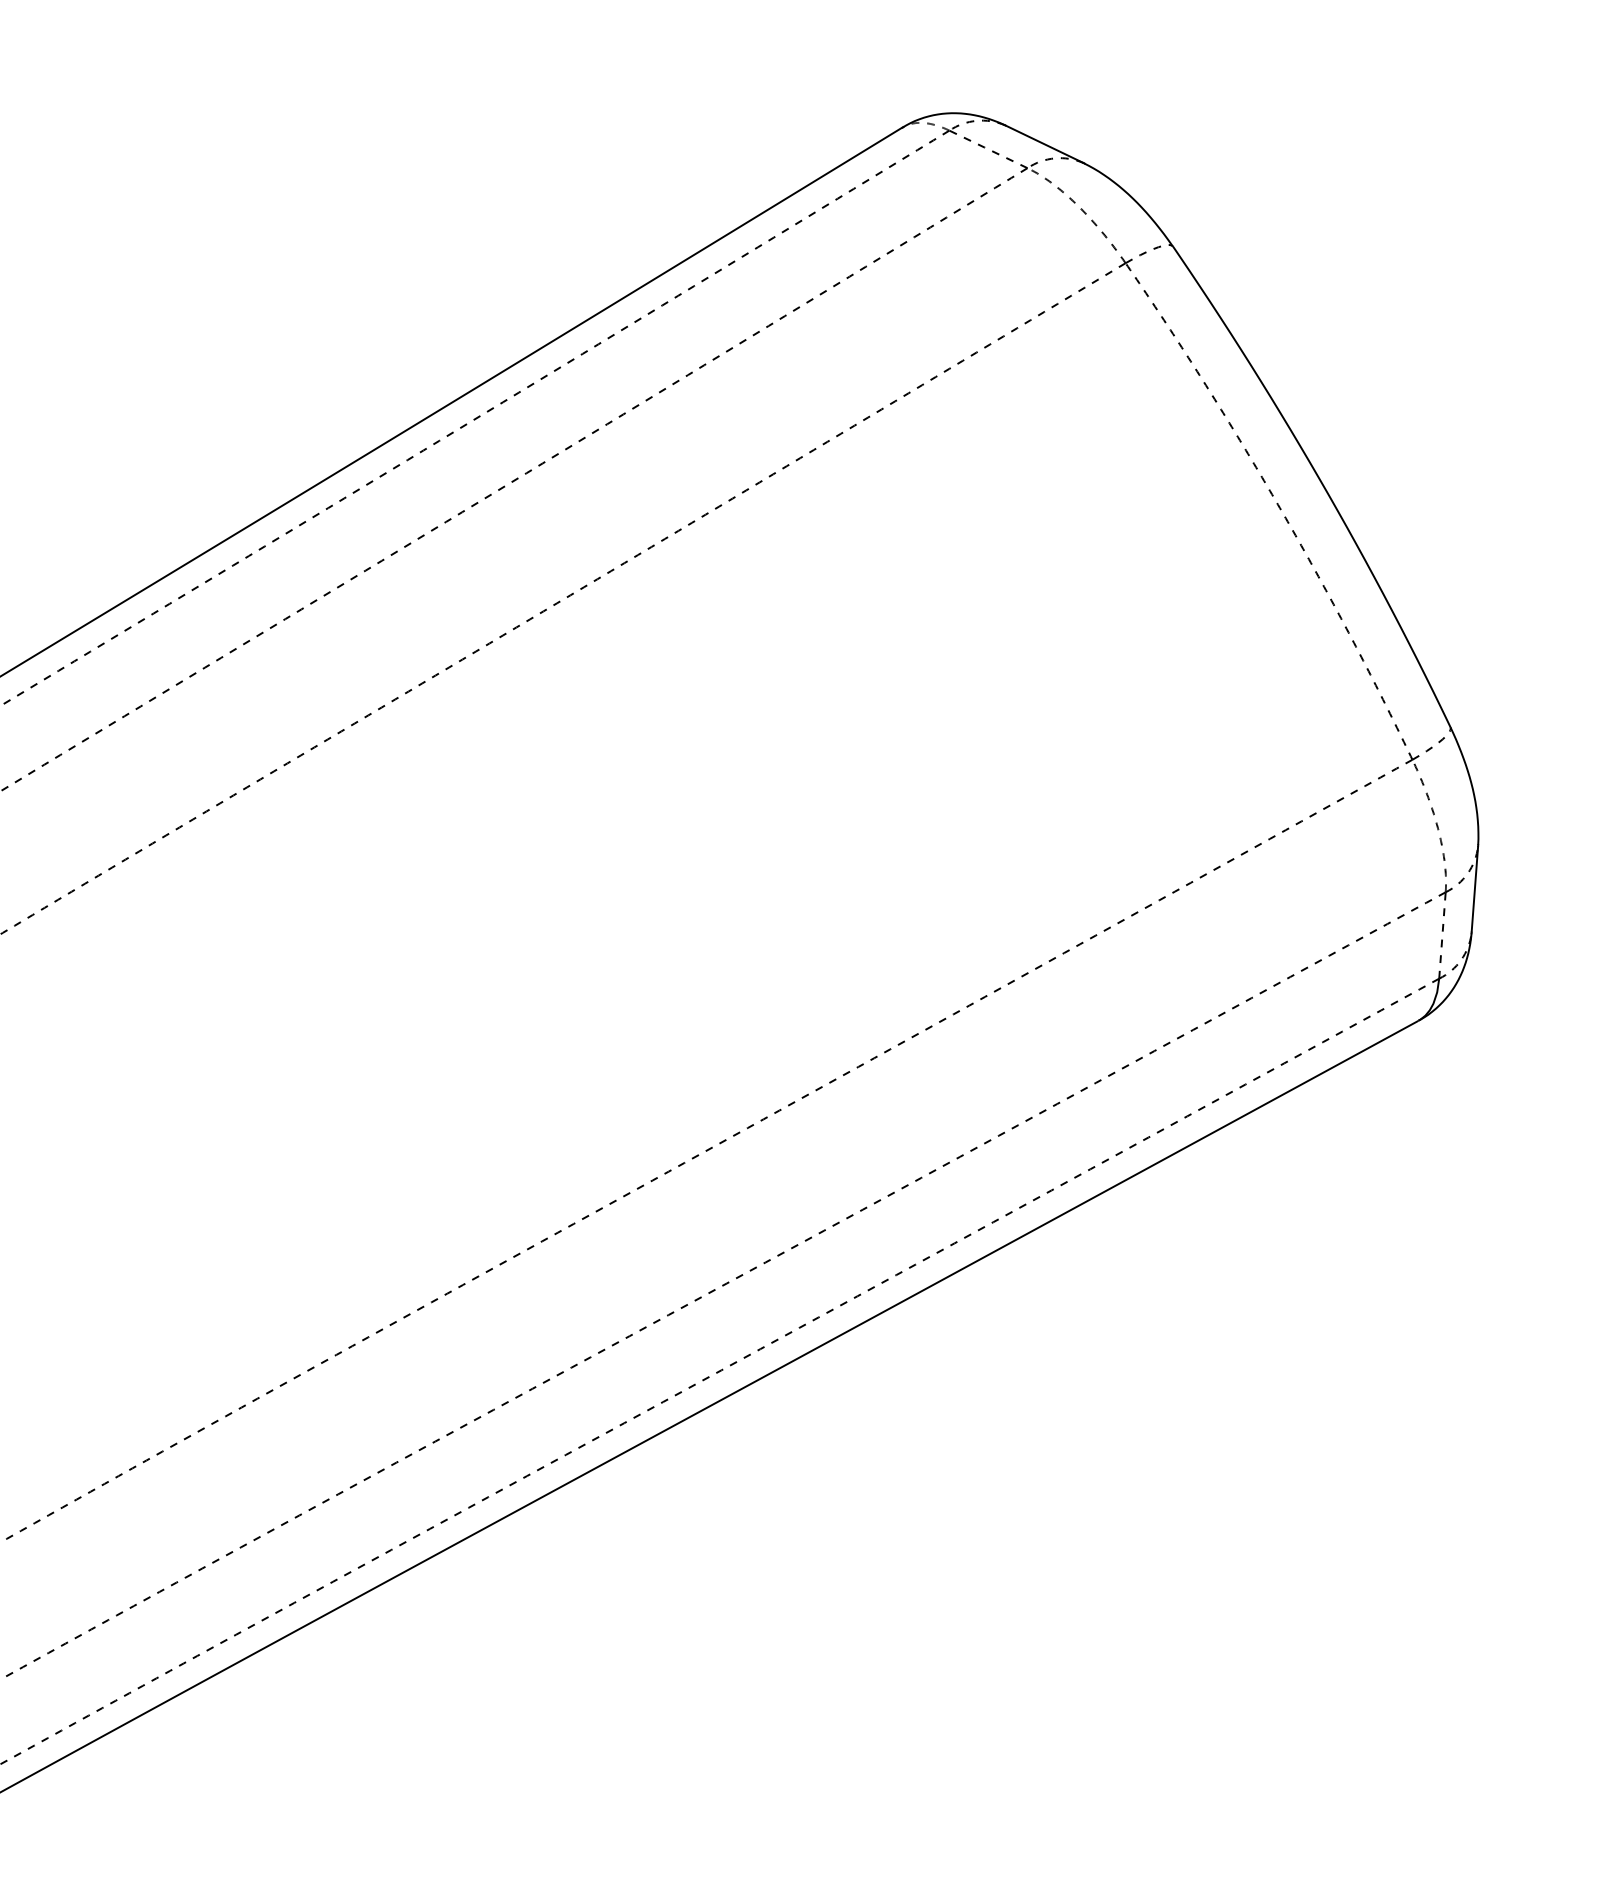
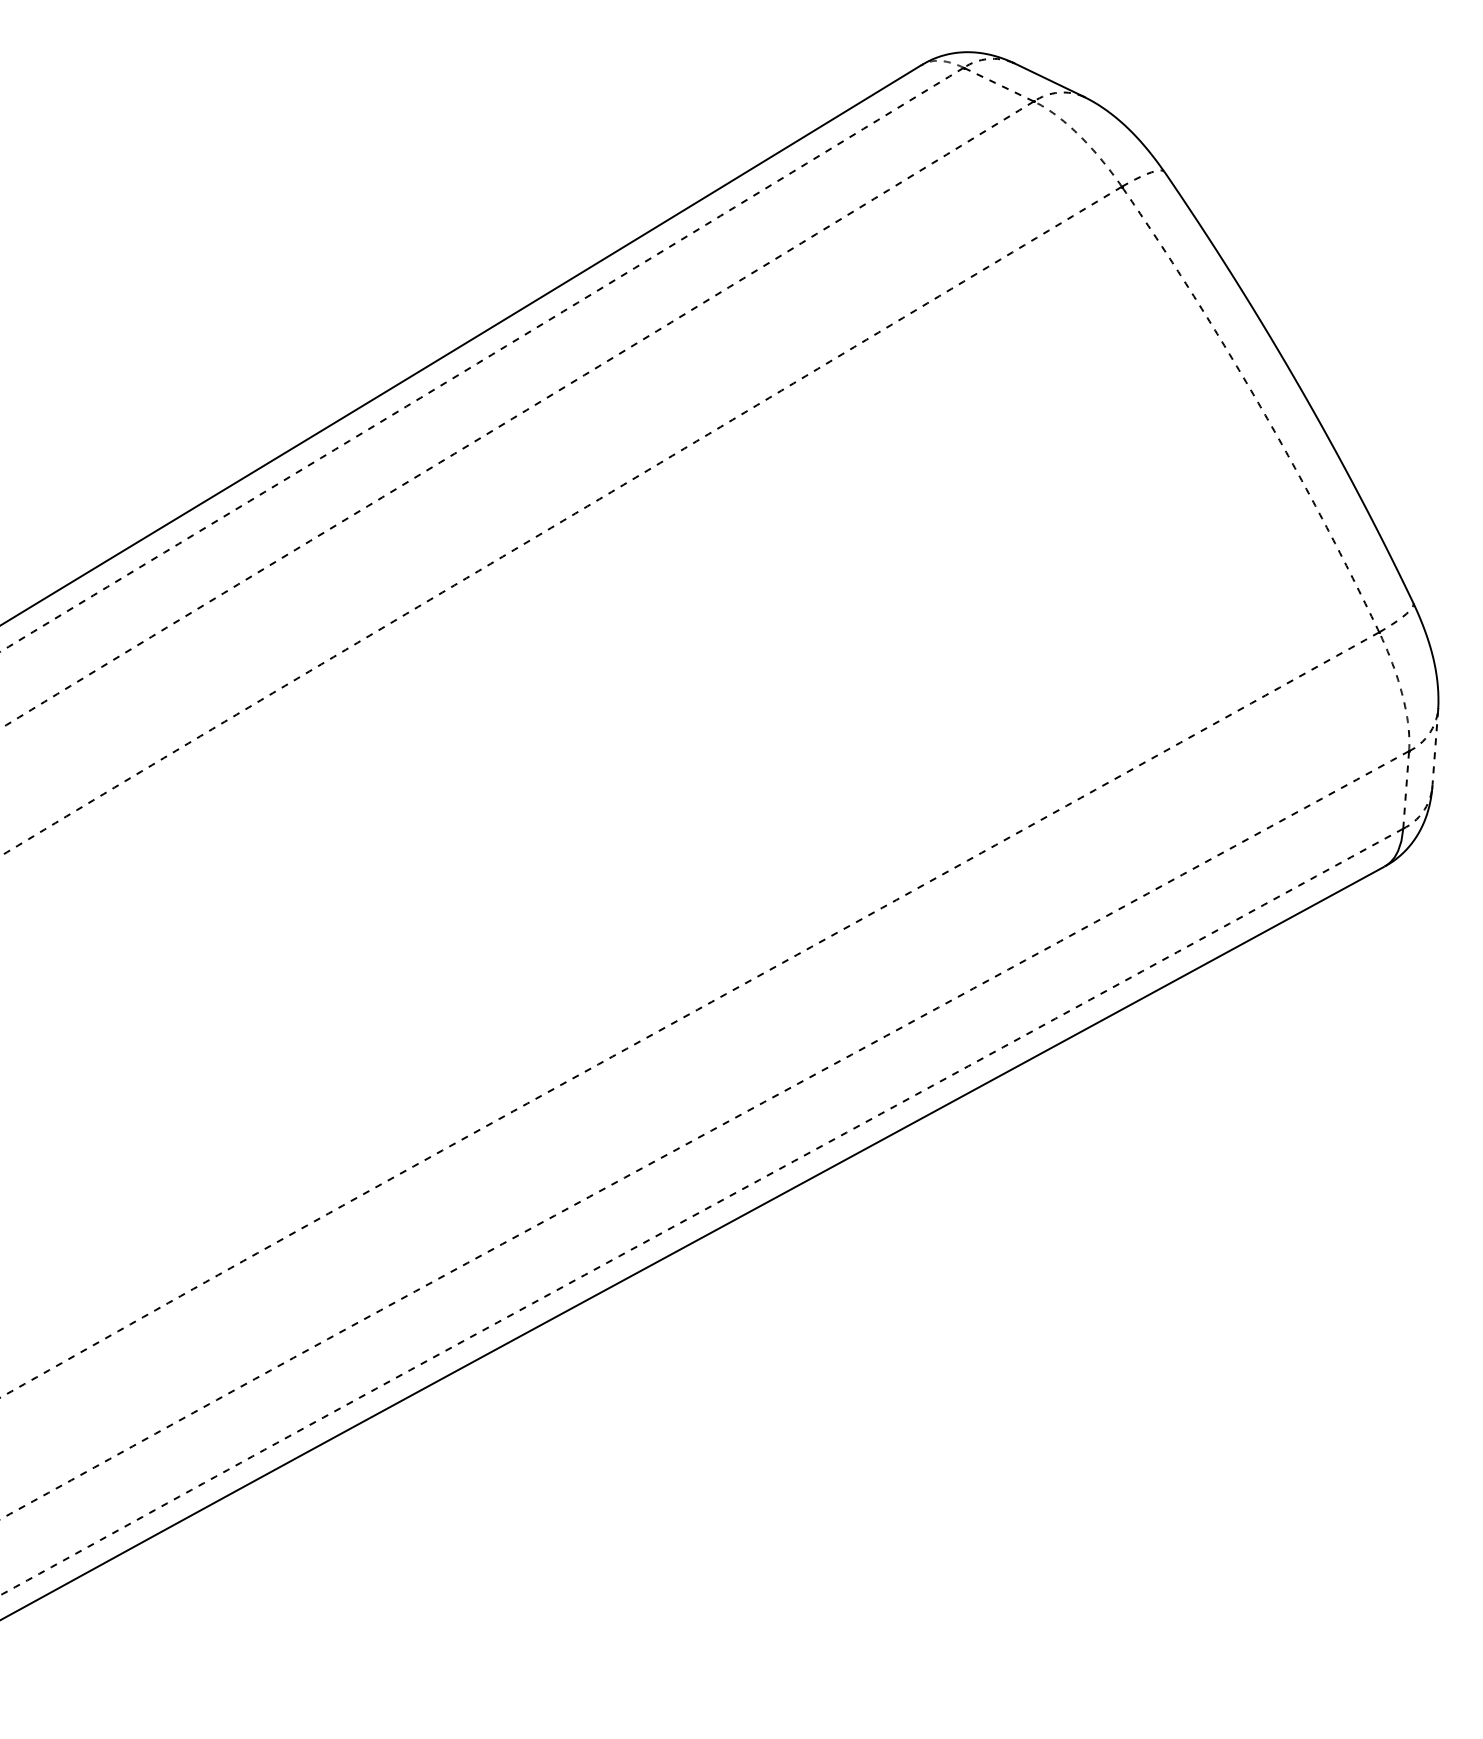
line: (1475, 890) -> (1435, 749), solid -> dashed

